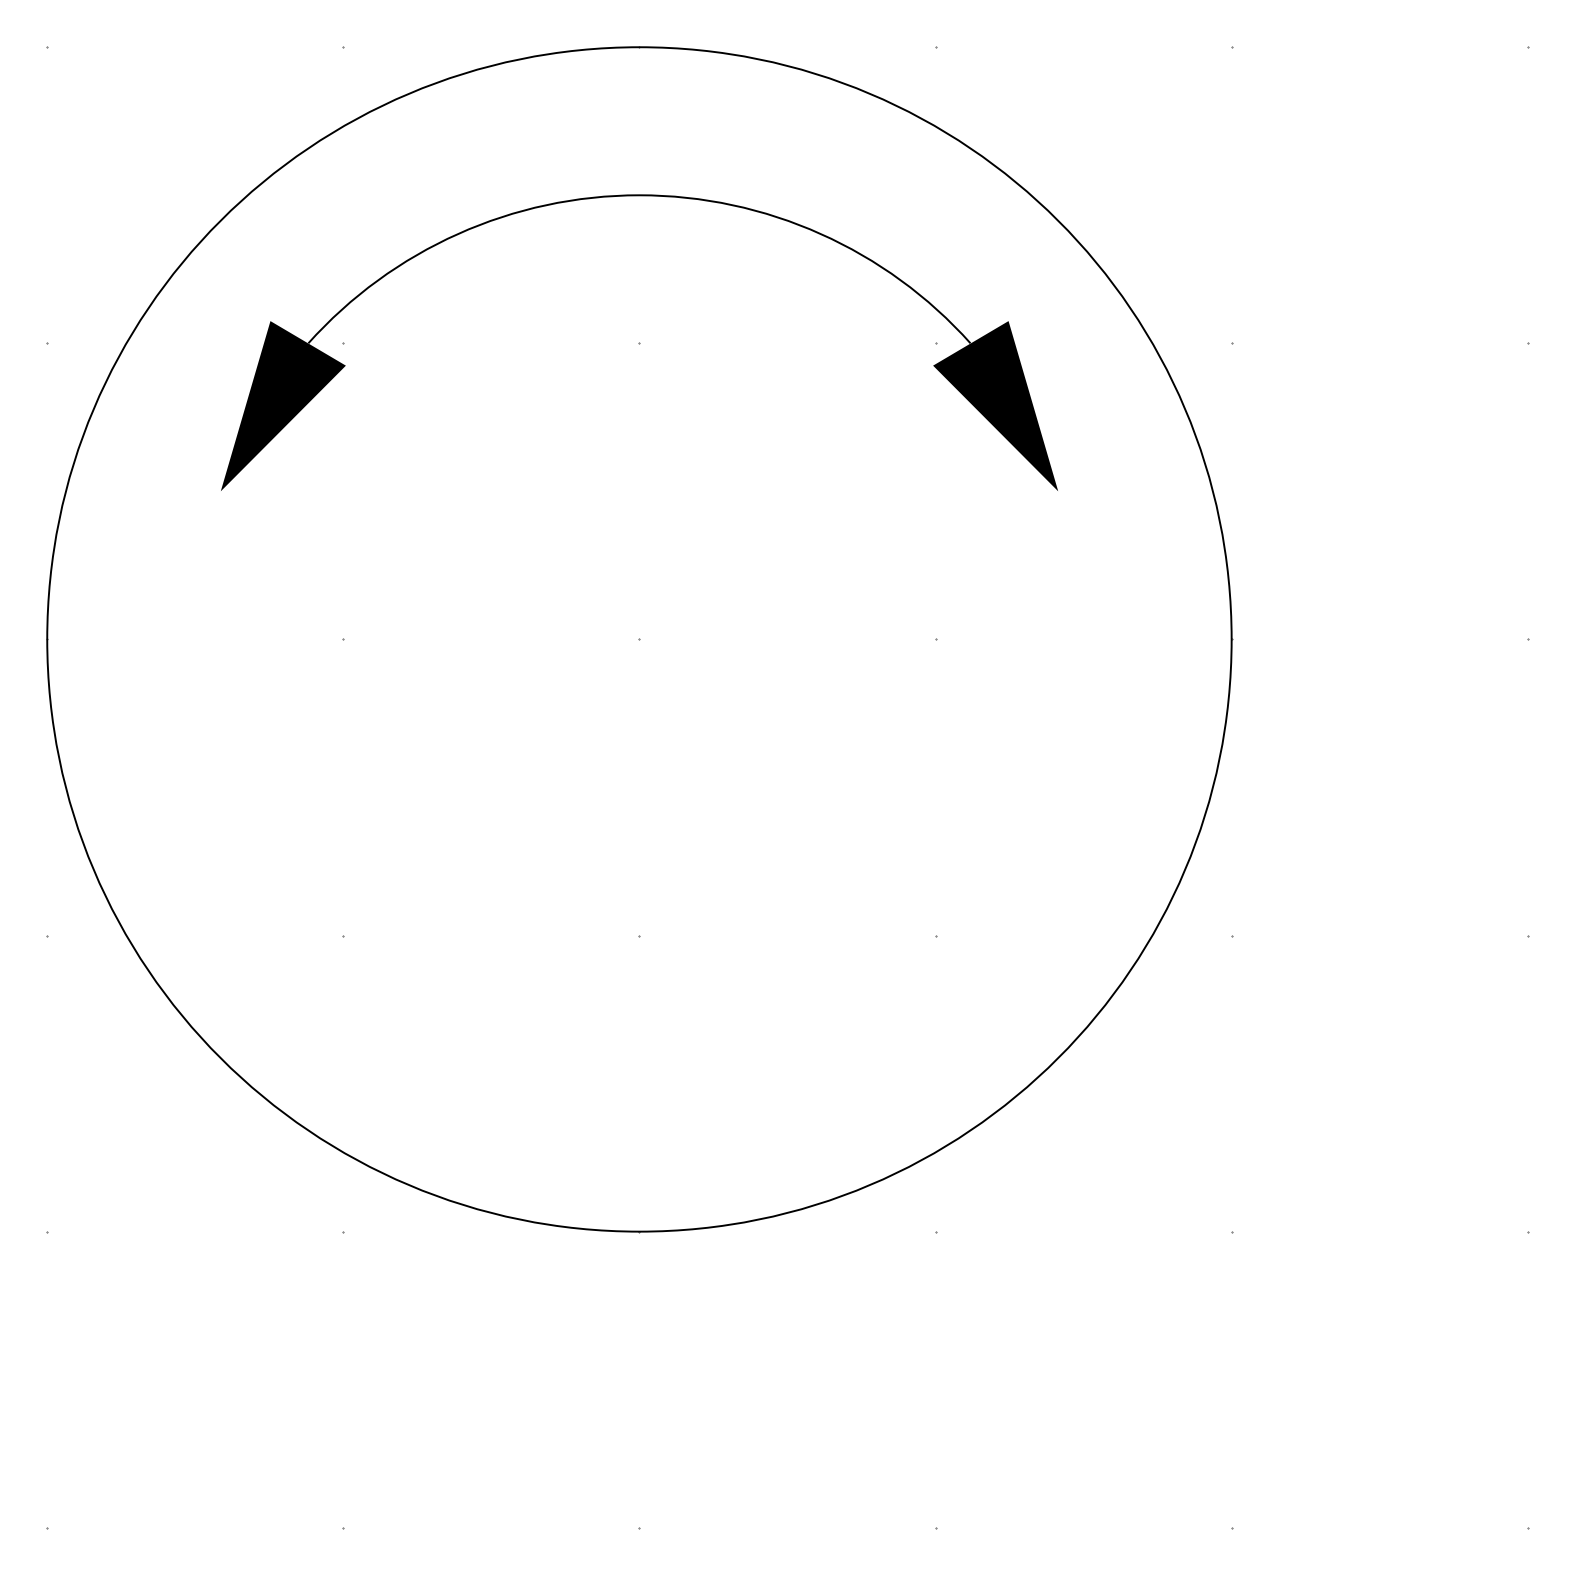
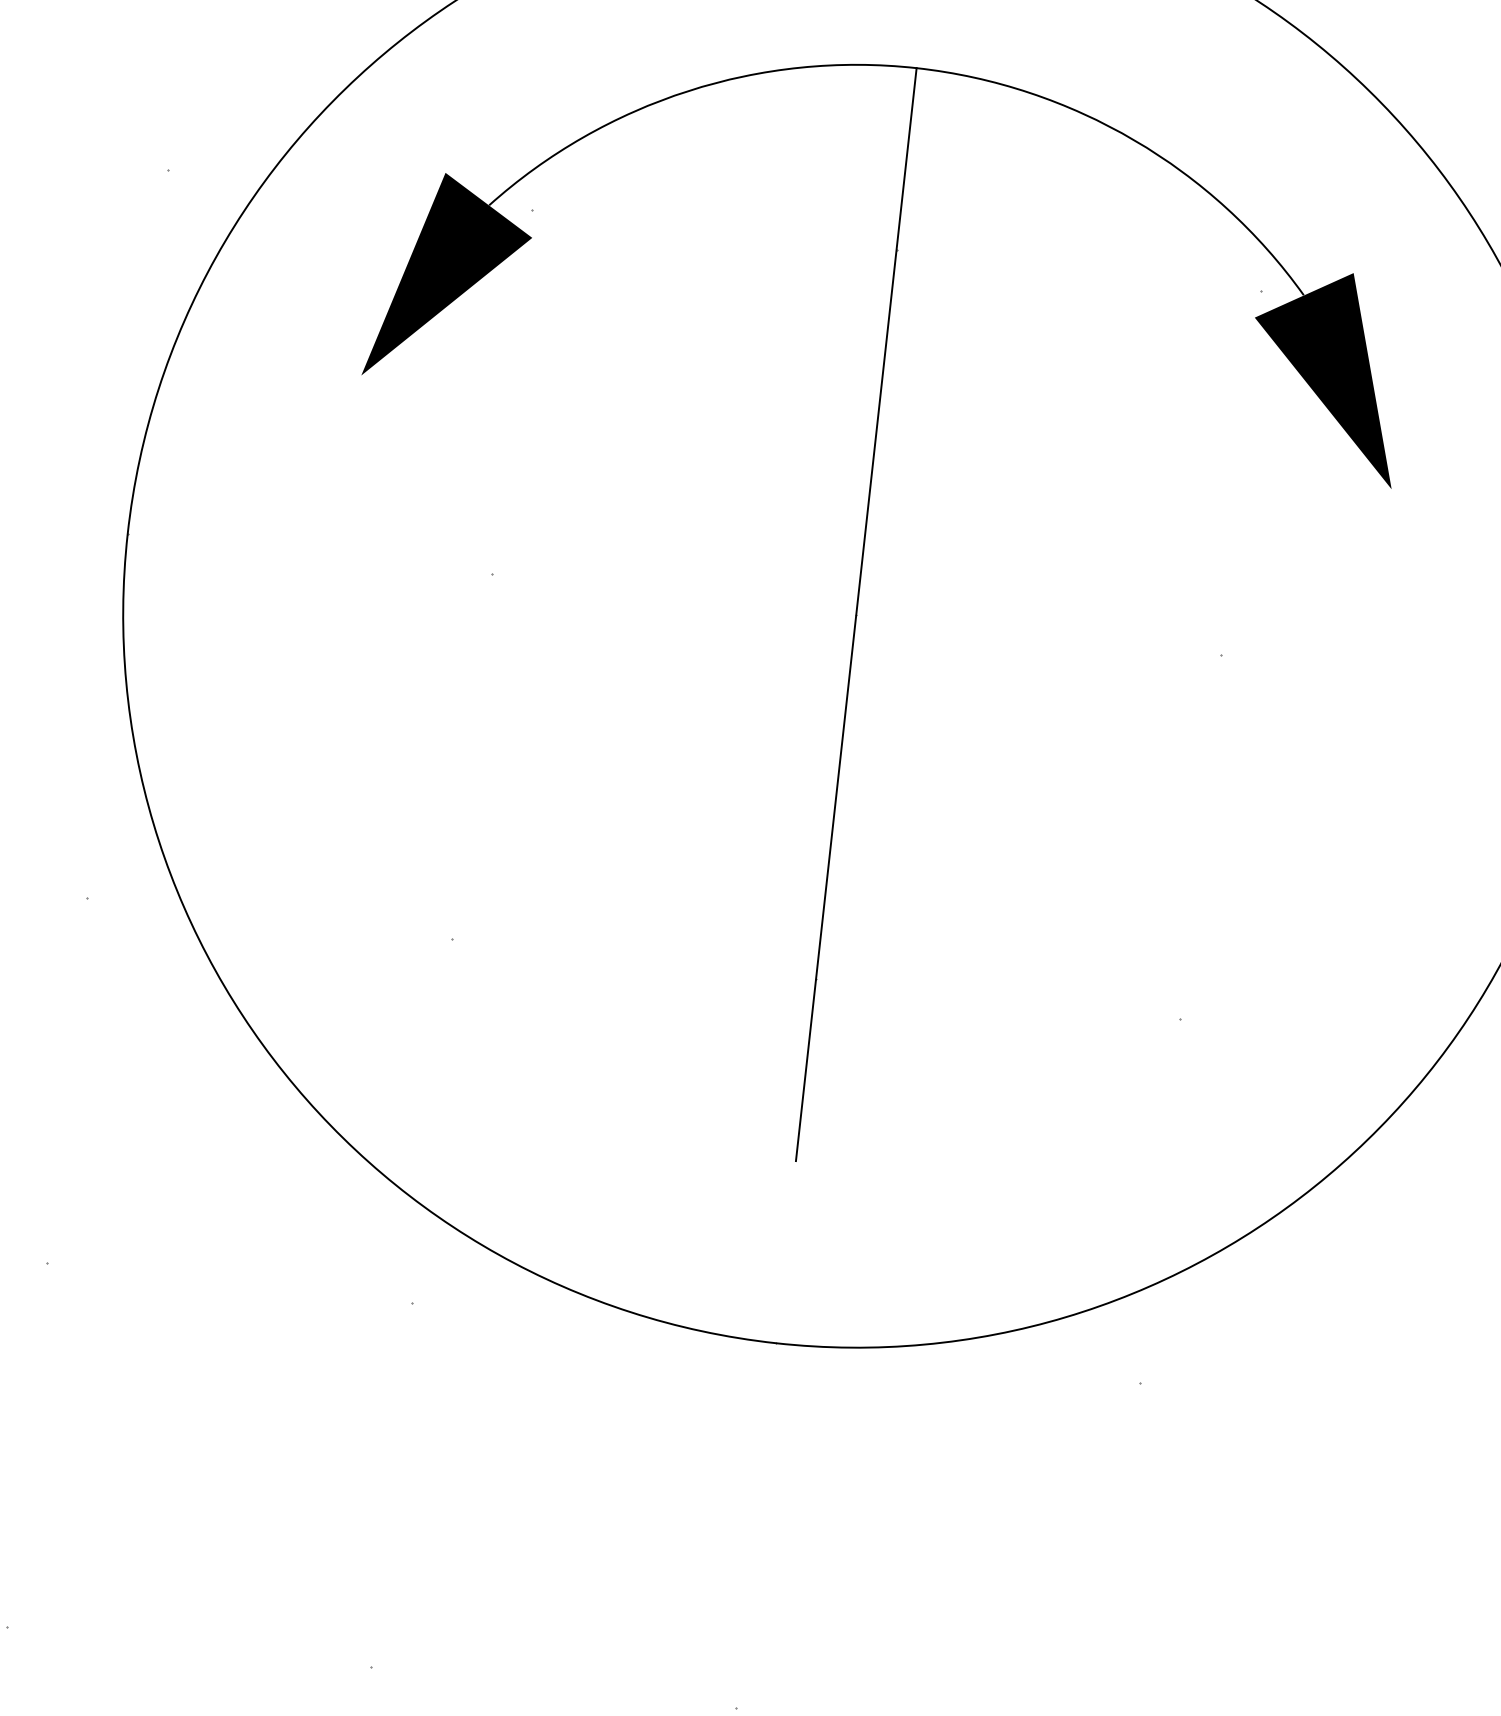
line: (639, 639) -> (856, 614), added

